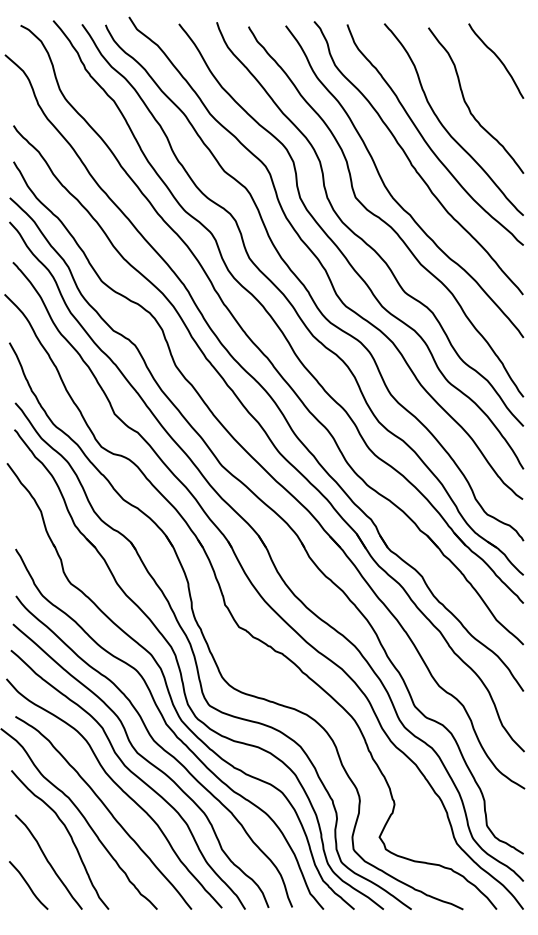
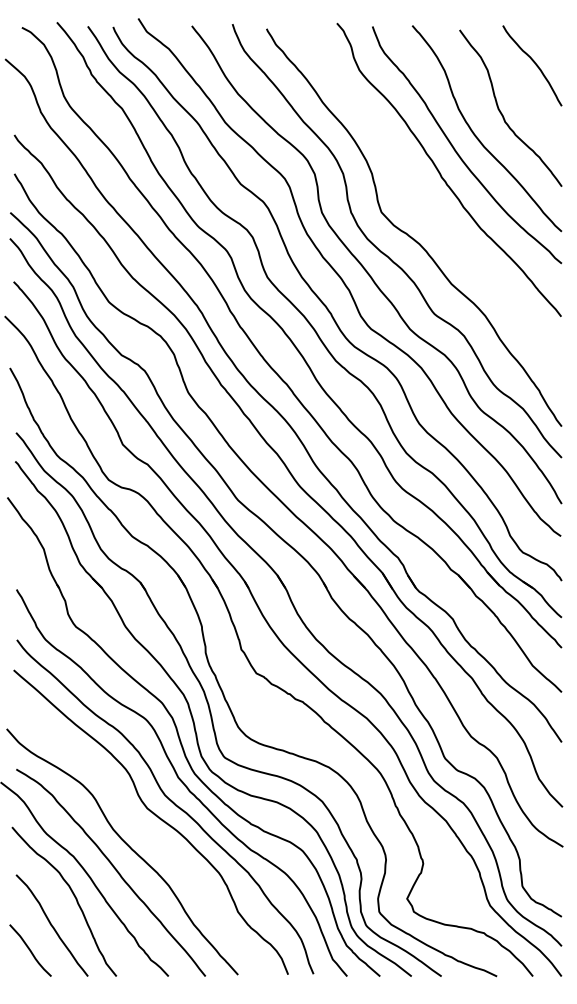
curve: (390, 192) -> (418, 206), removed
curve: (132, 774) -> (142, 831), removed

